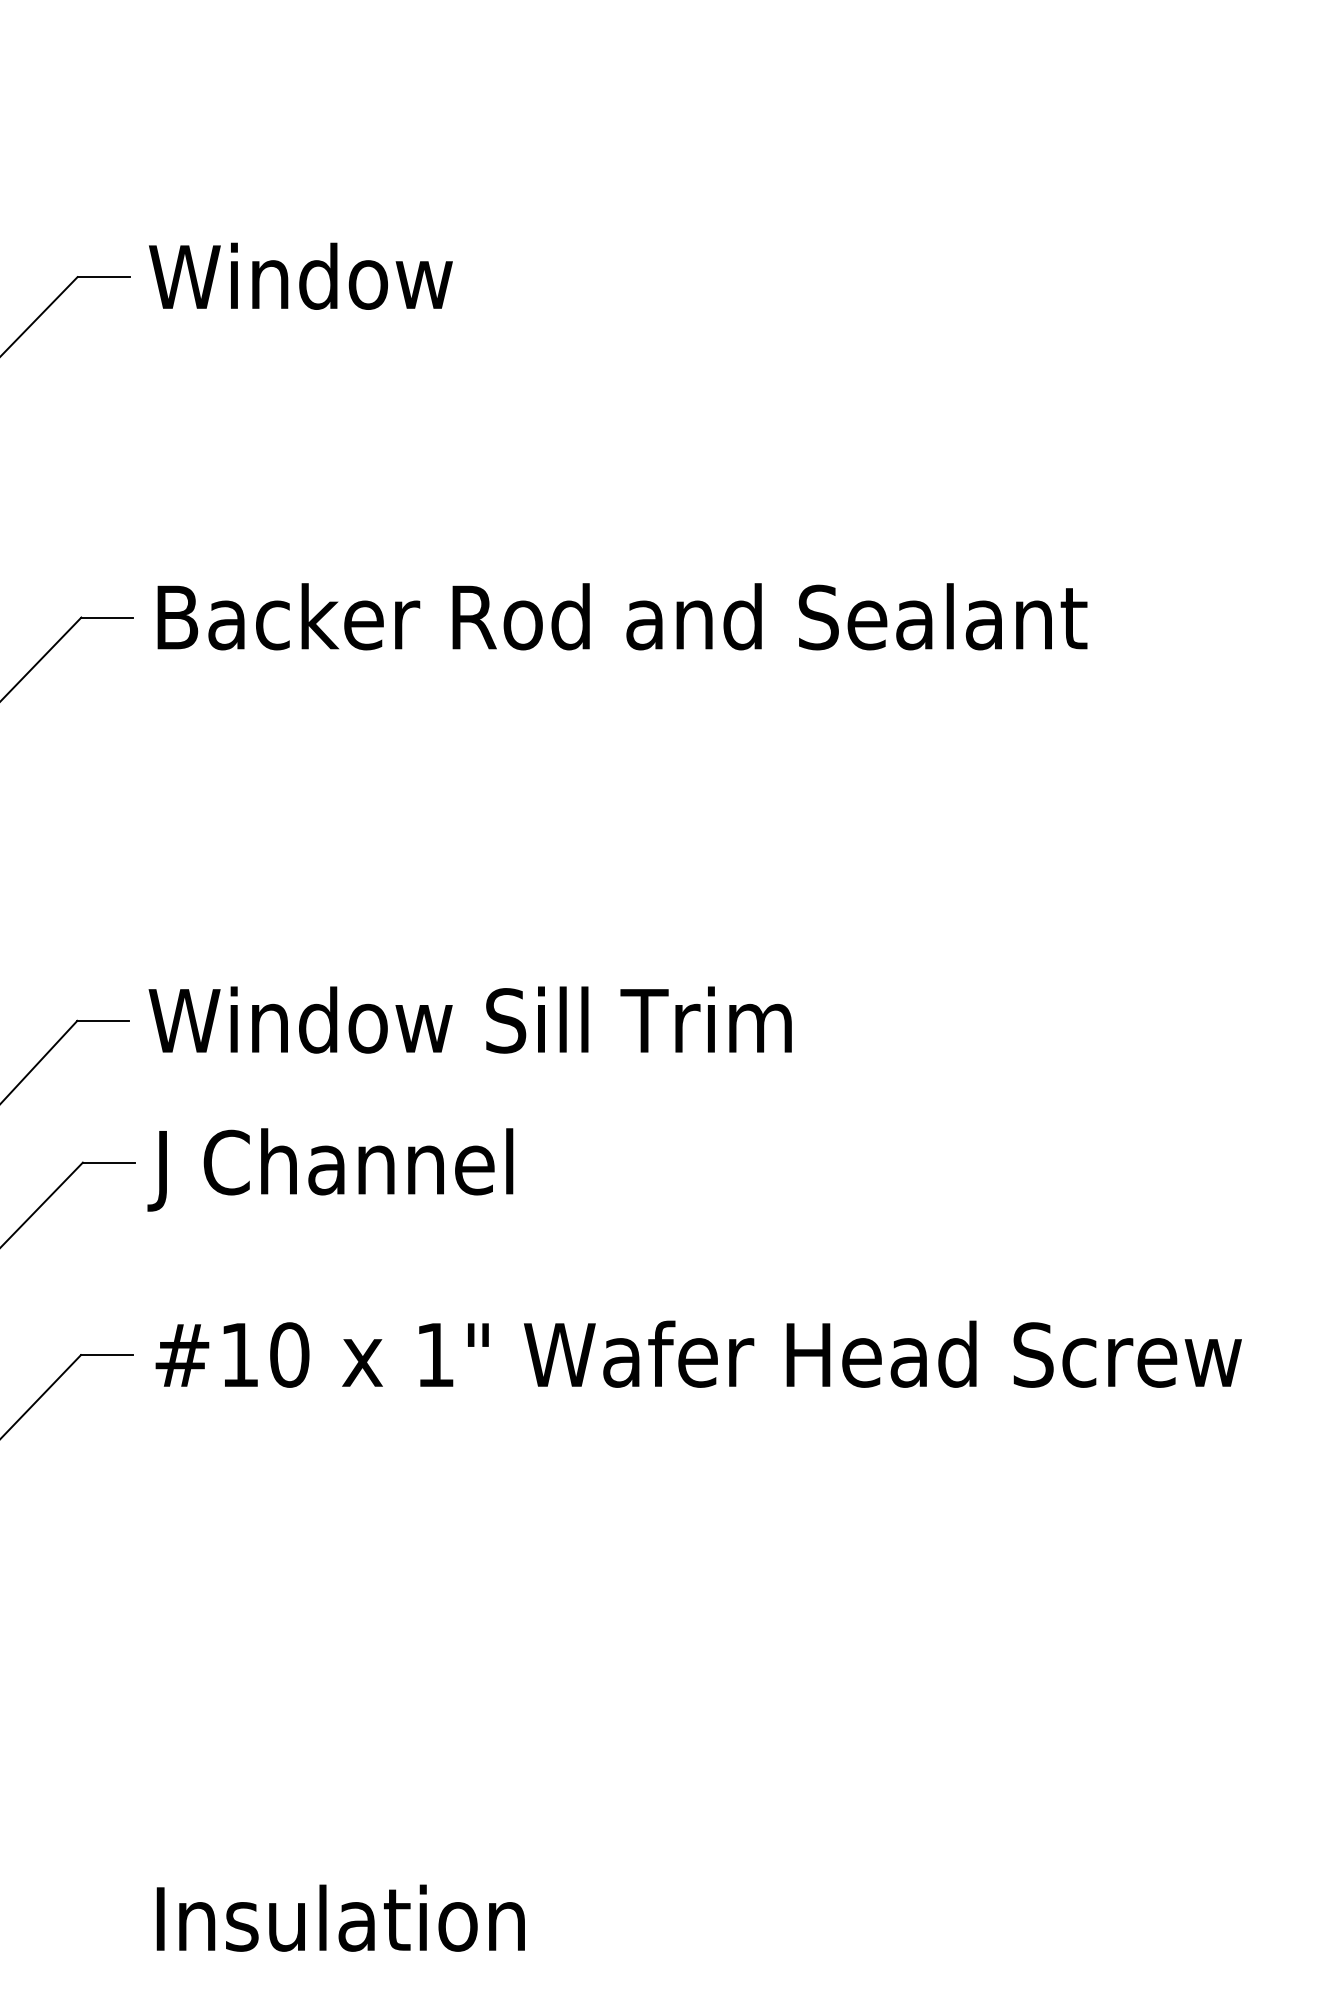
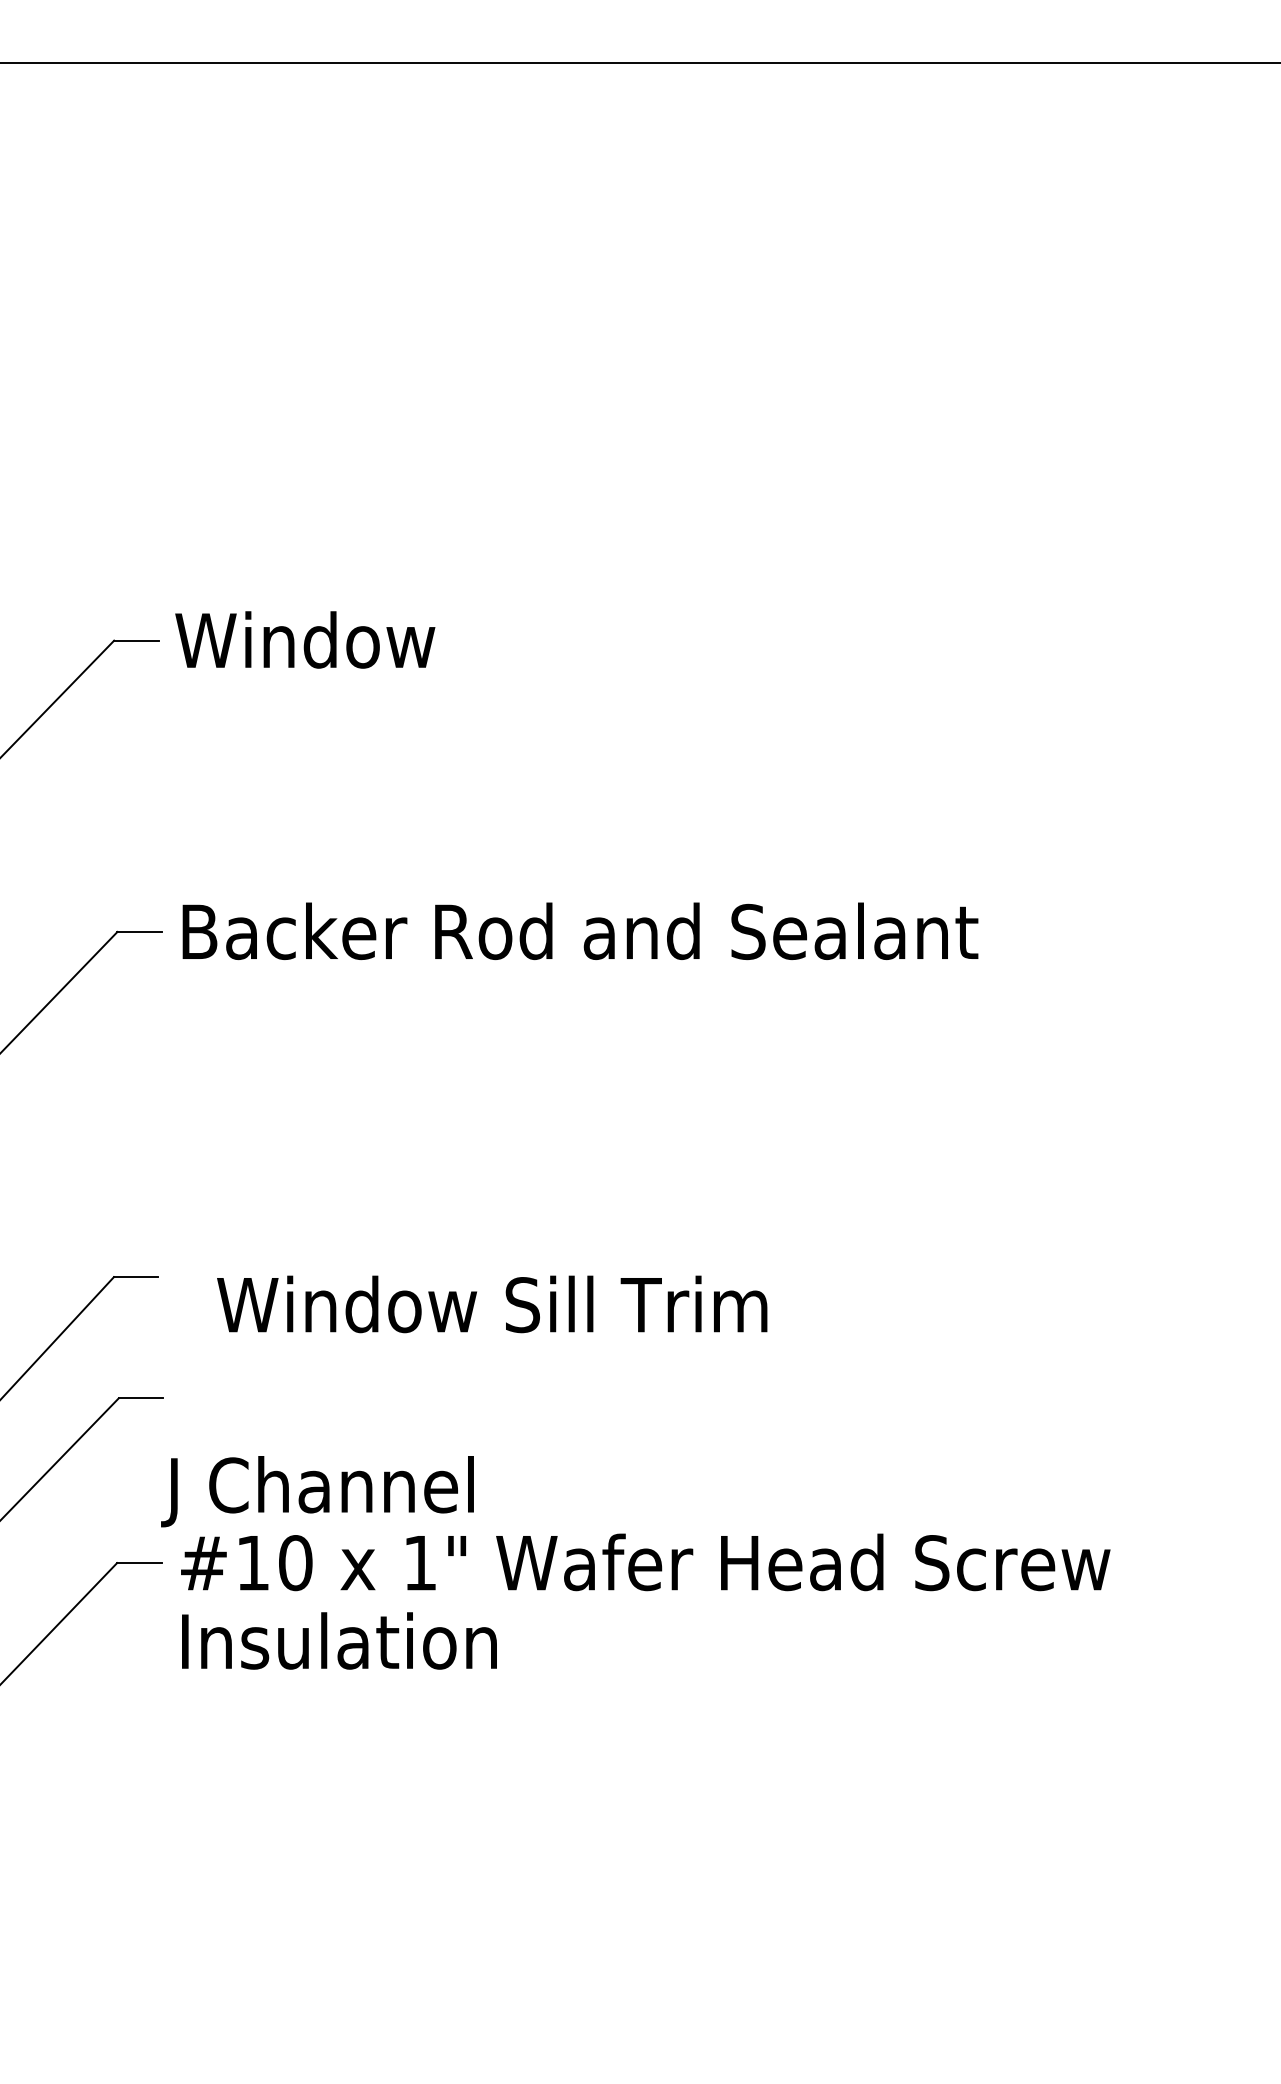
text: (470, 1020) -> (492, 1304), moved
text: (330, 1169) -> (317, 1491), moved
text: (340, 1917) -> (339, 1640), moved

